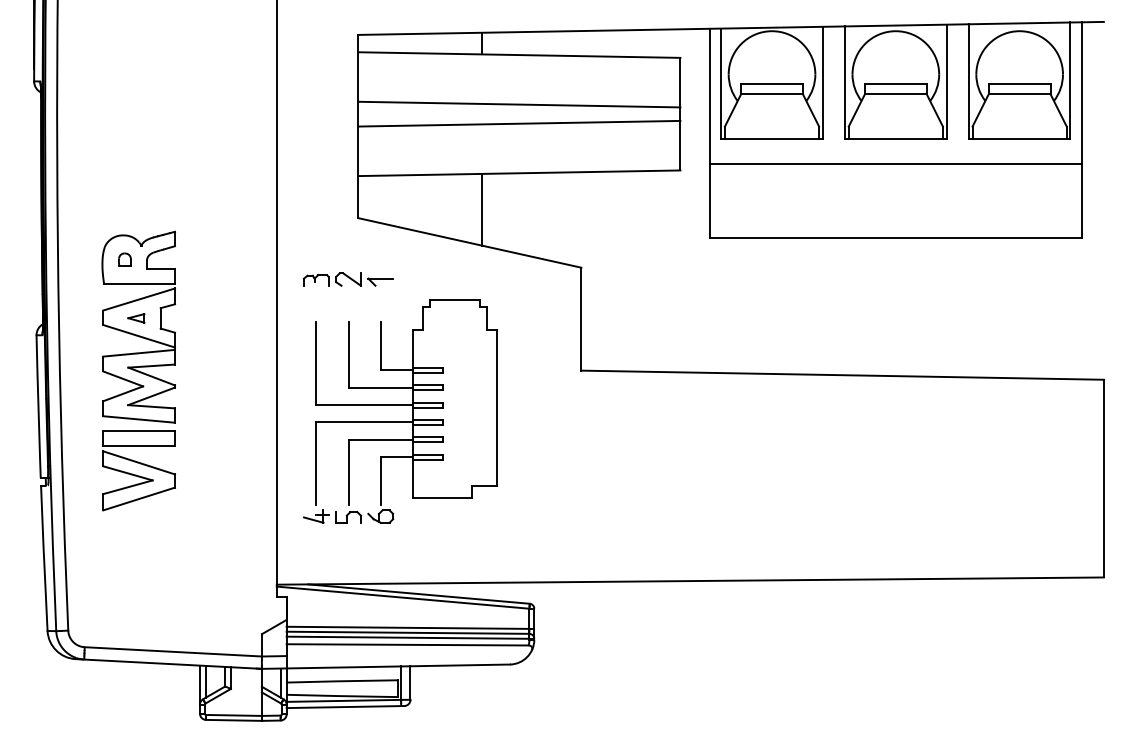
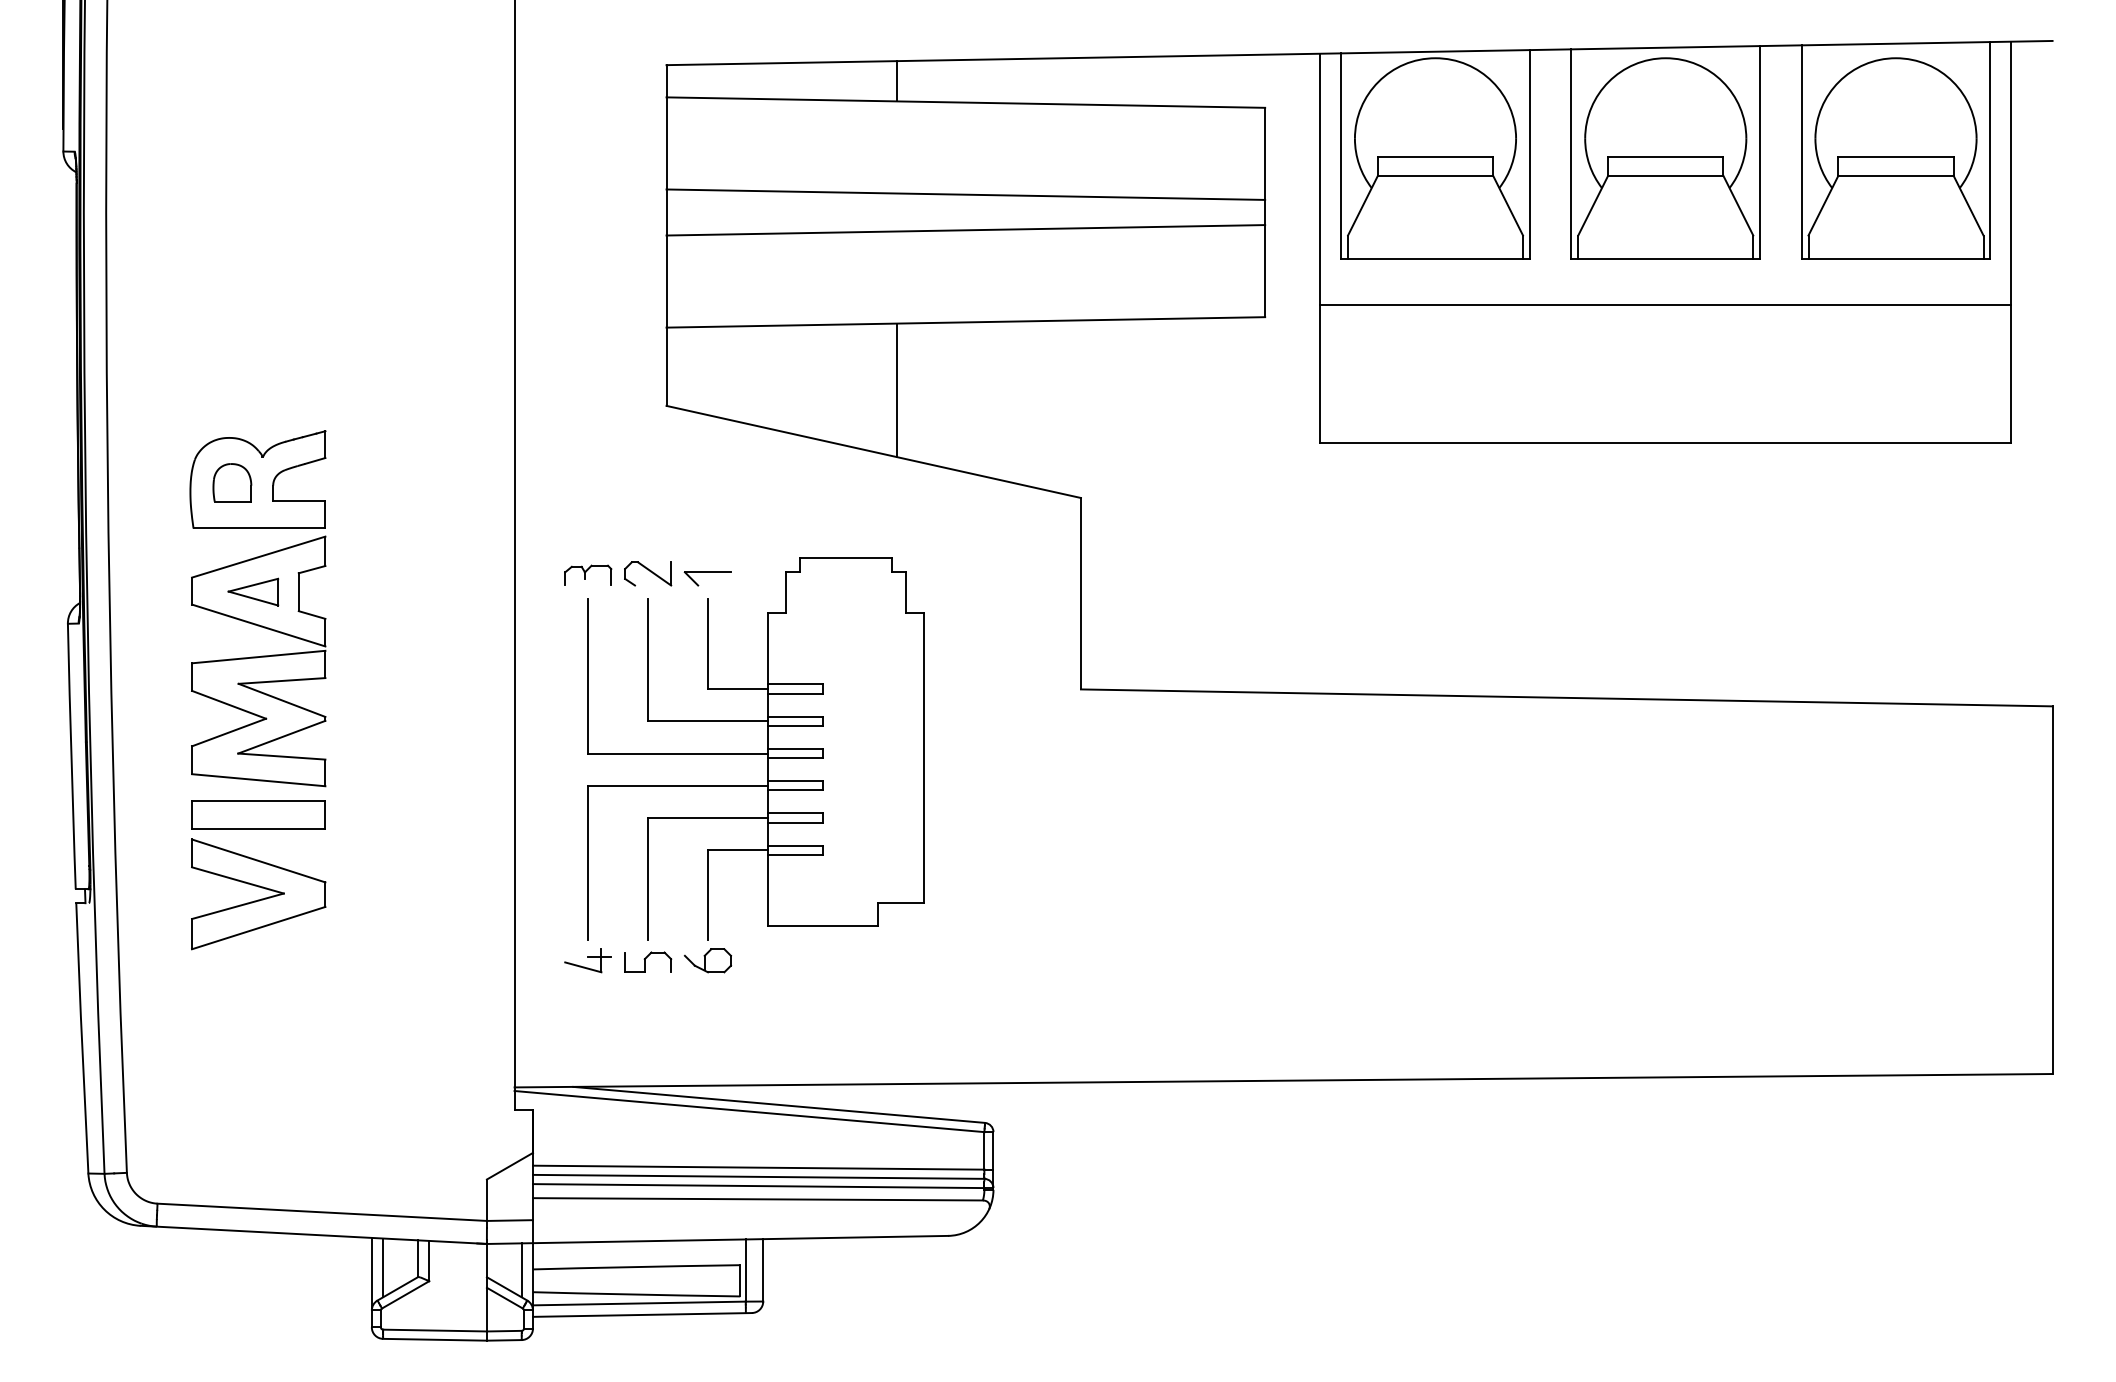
part: (124, 259) -> (231, 482), size x1.67
part: (347, 279) -> (646, 573), moved
part: (136, 318) -> (253, 592), size x1.67

